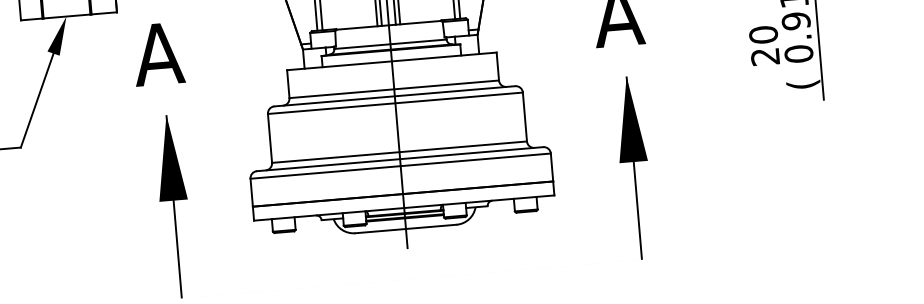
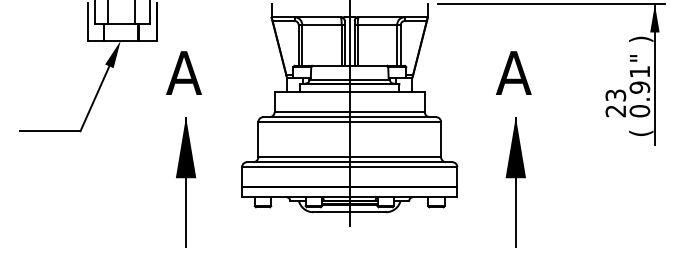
text: (763, 34) -> (615, 95), 20 -> 23

